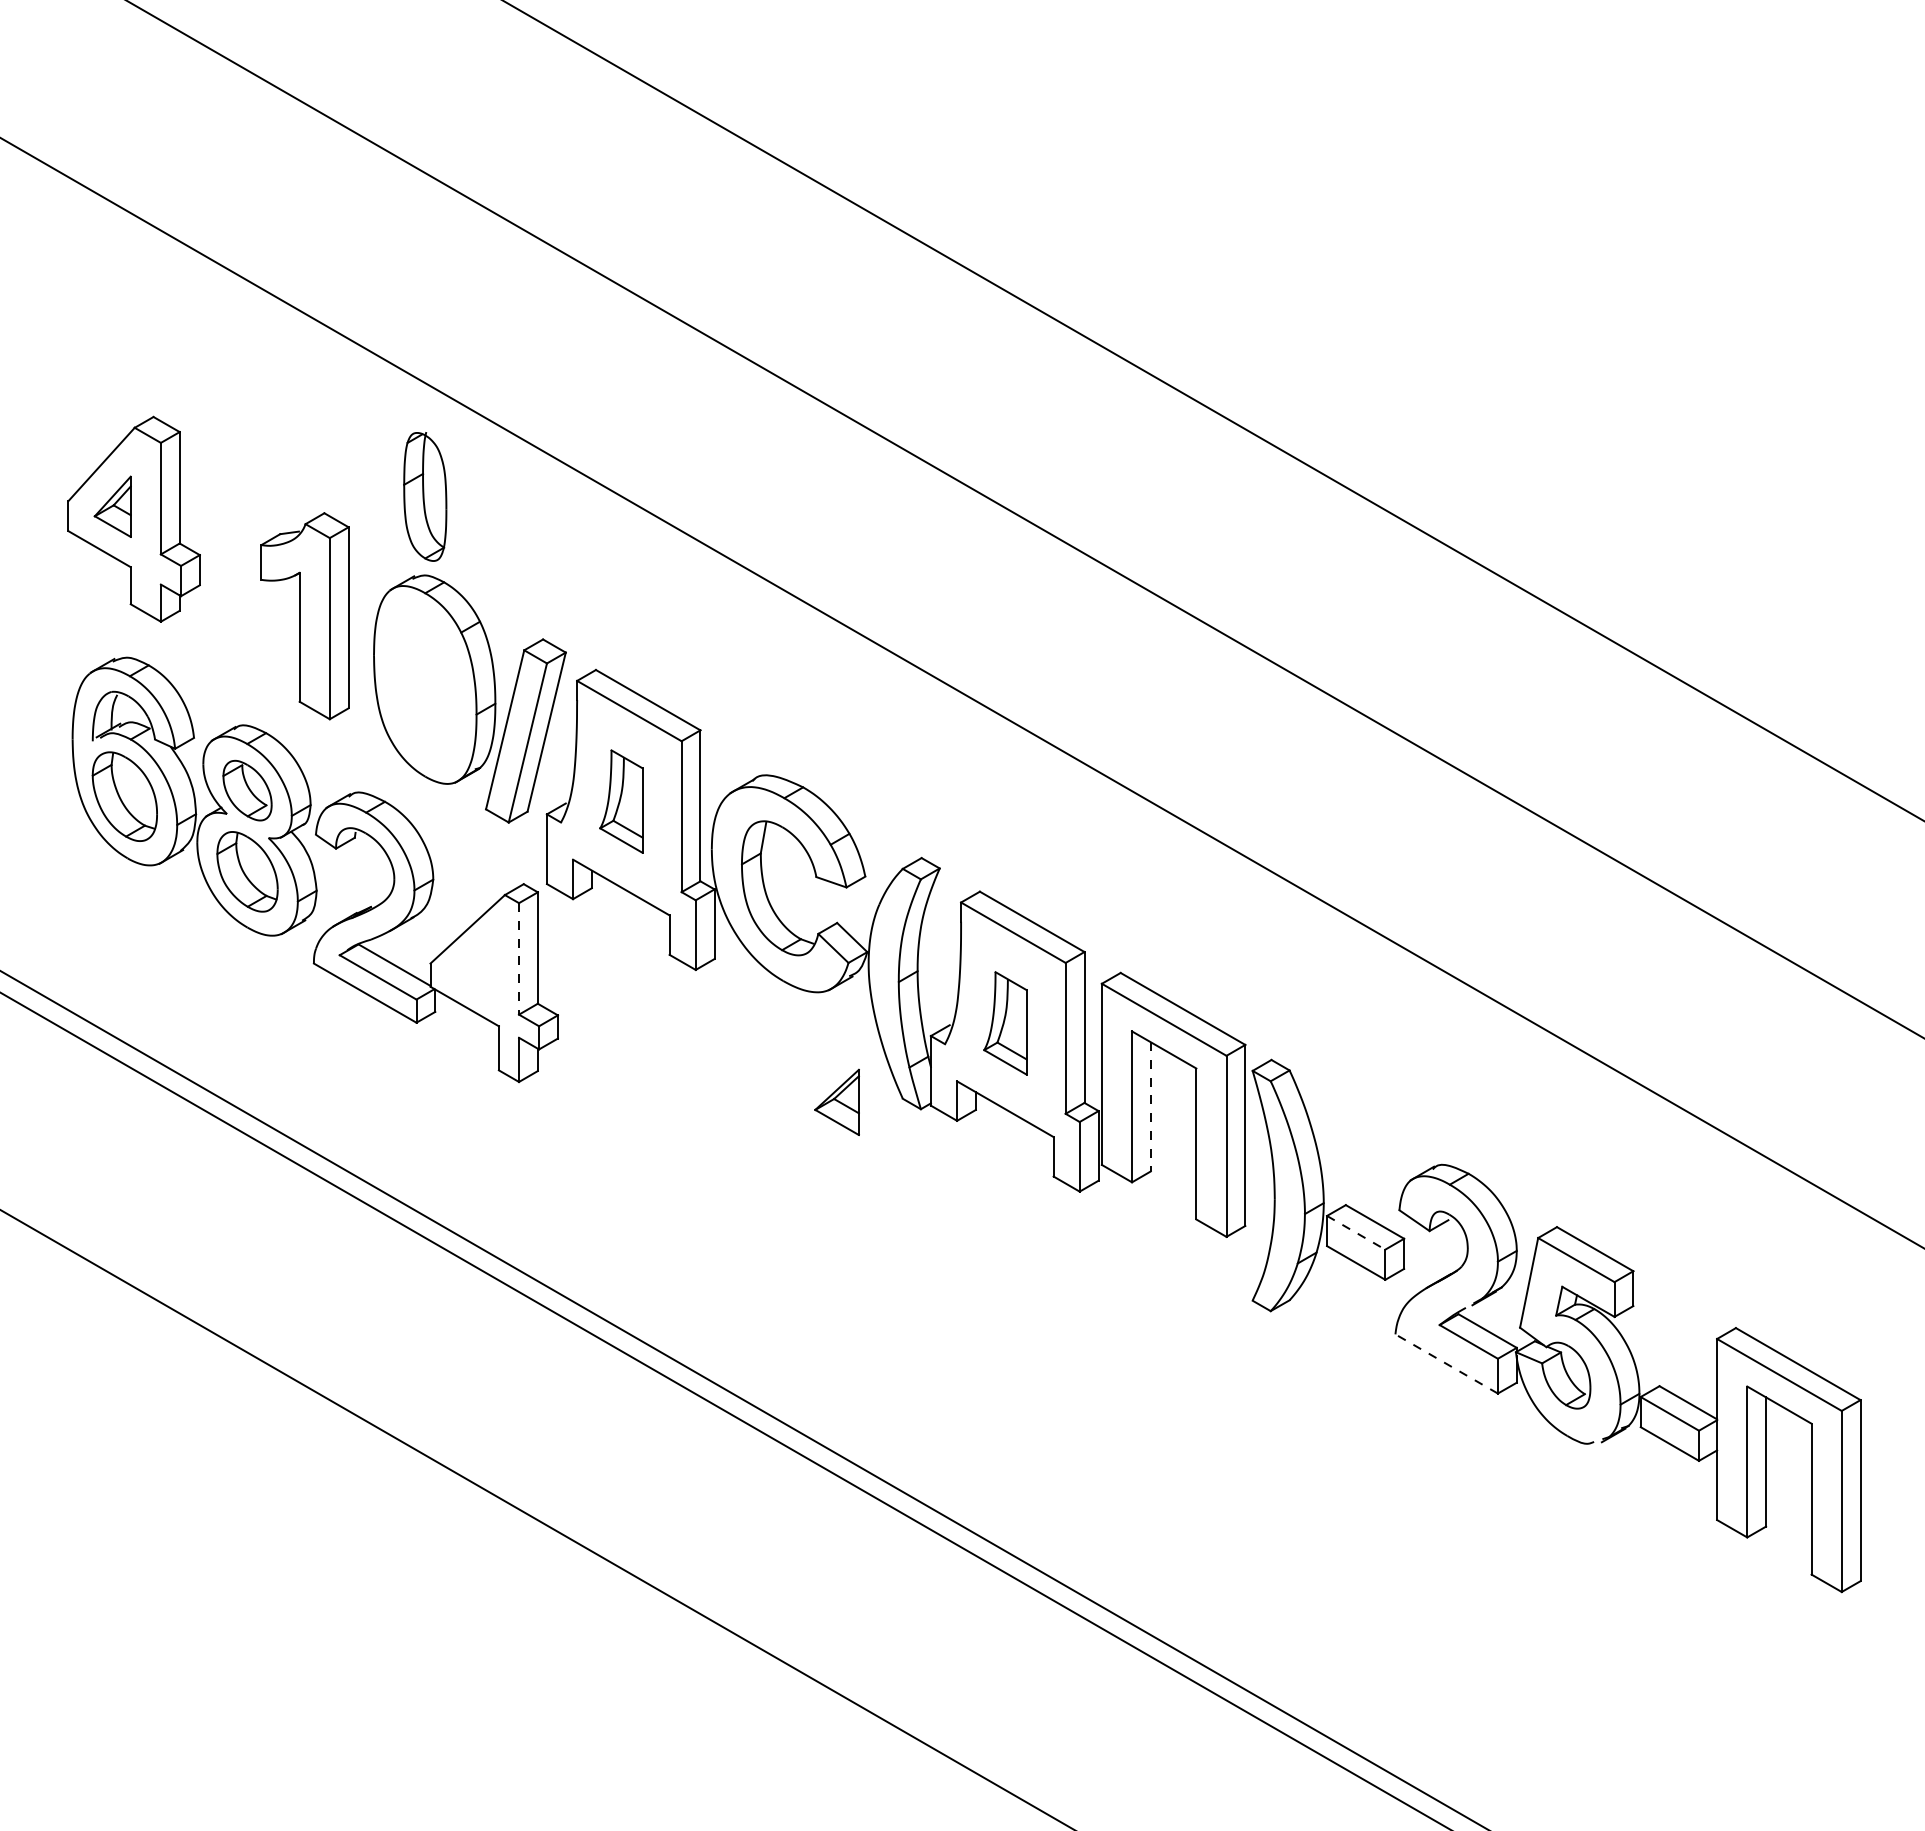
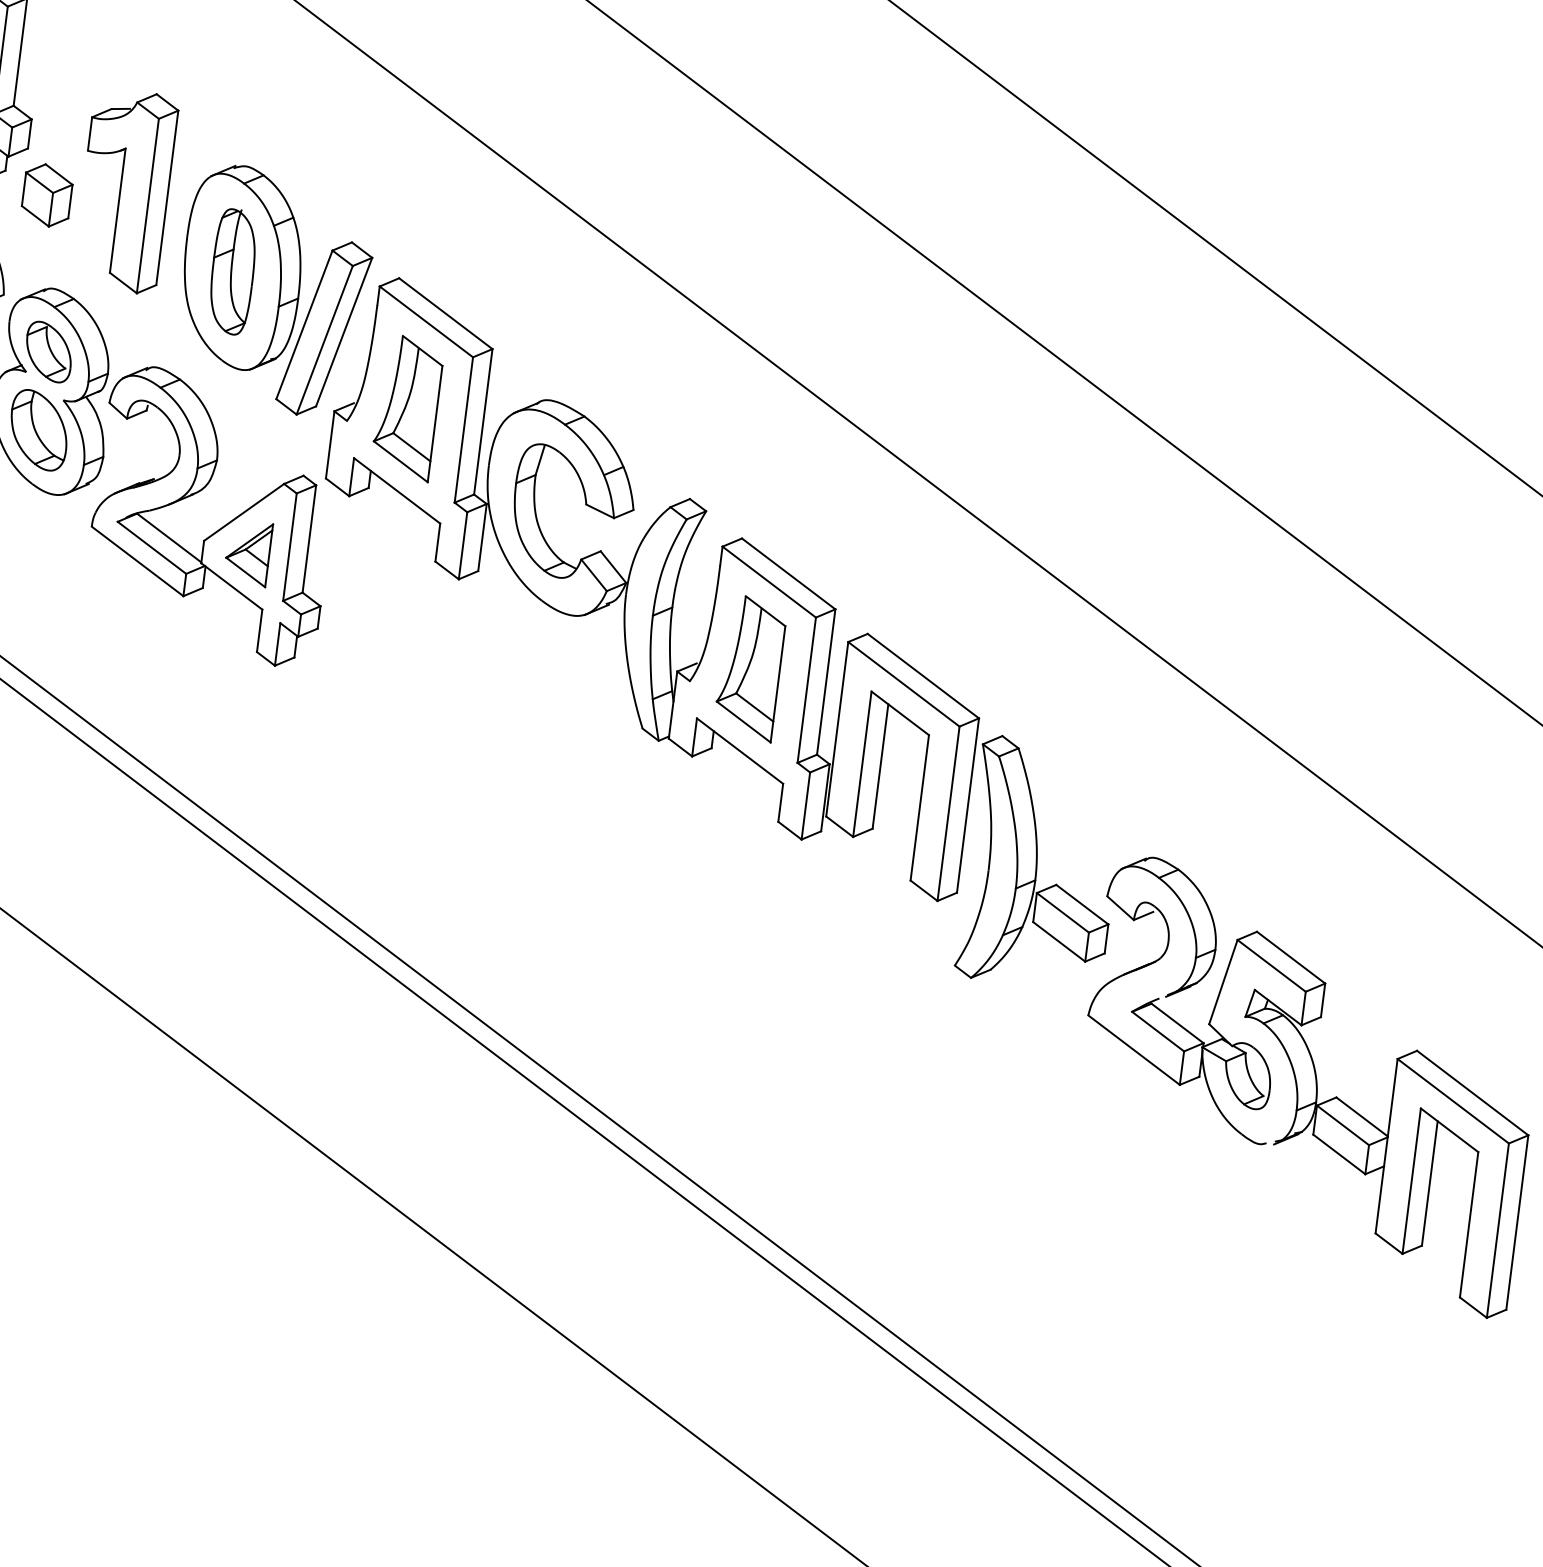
part: (425, 496) -> (233, 271), moved
part: (225, 630) -> (47, 195), added
part: (621, 801) -> (407, 408), size x1.43
line: (519, 958) -> (290, 546), dashed -> solid
part: (1005, 1023) -> (750, 668), size x1.43
part: (836, 1101) -> (247, 552), moved
line: (1150, 1106) -> (880, 766), dashed -> solid
line: (1356, 1232) -> (1063, 912), dashed -> solid
line: (1446, 1363) -> (1133, 1049), dashed -> solid

